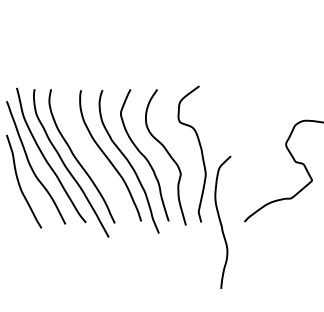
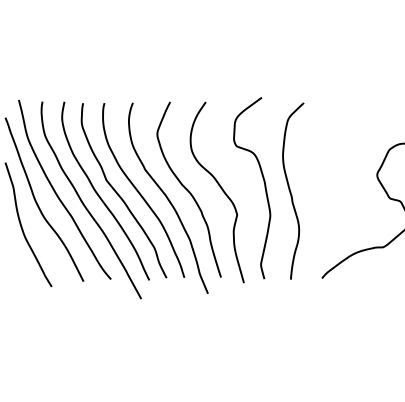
curve: (92, 158) -> (119, 193), added
curve: (221, 221) -> (291, 189), moved

